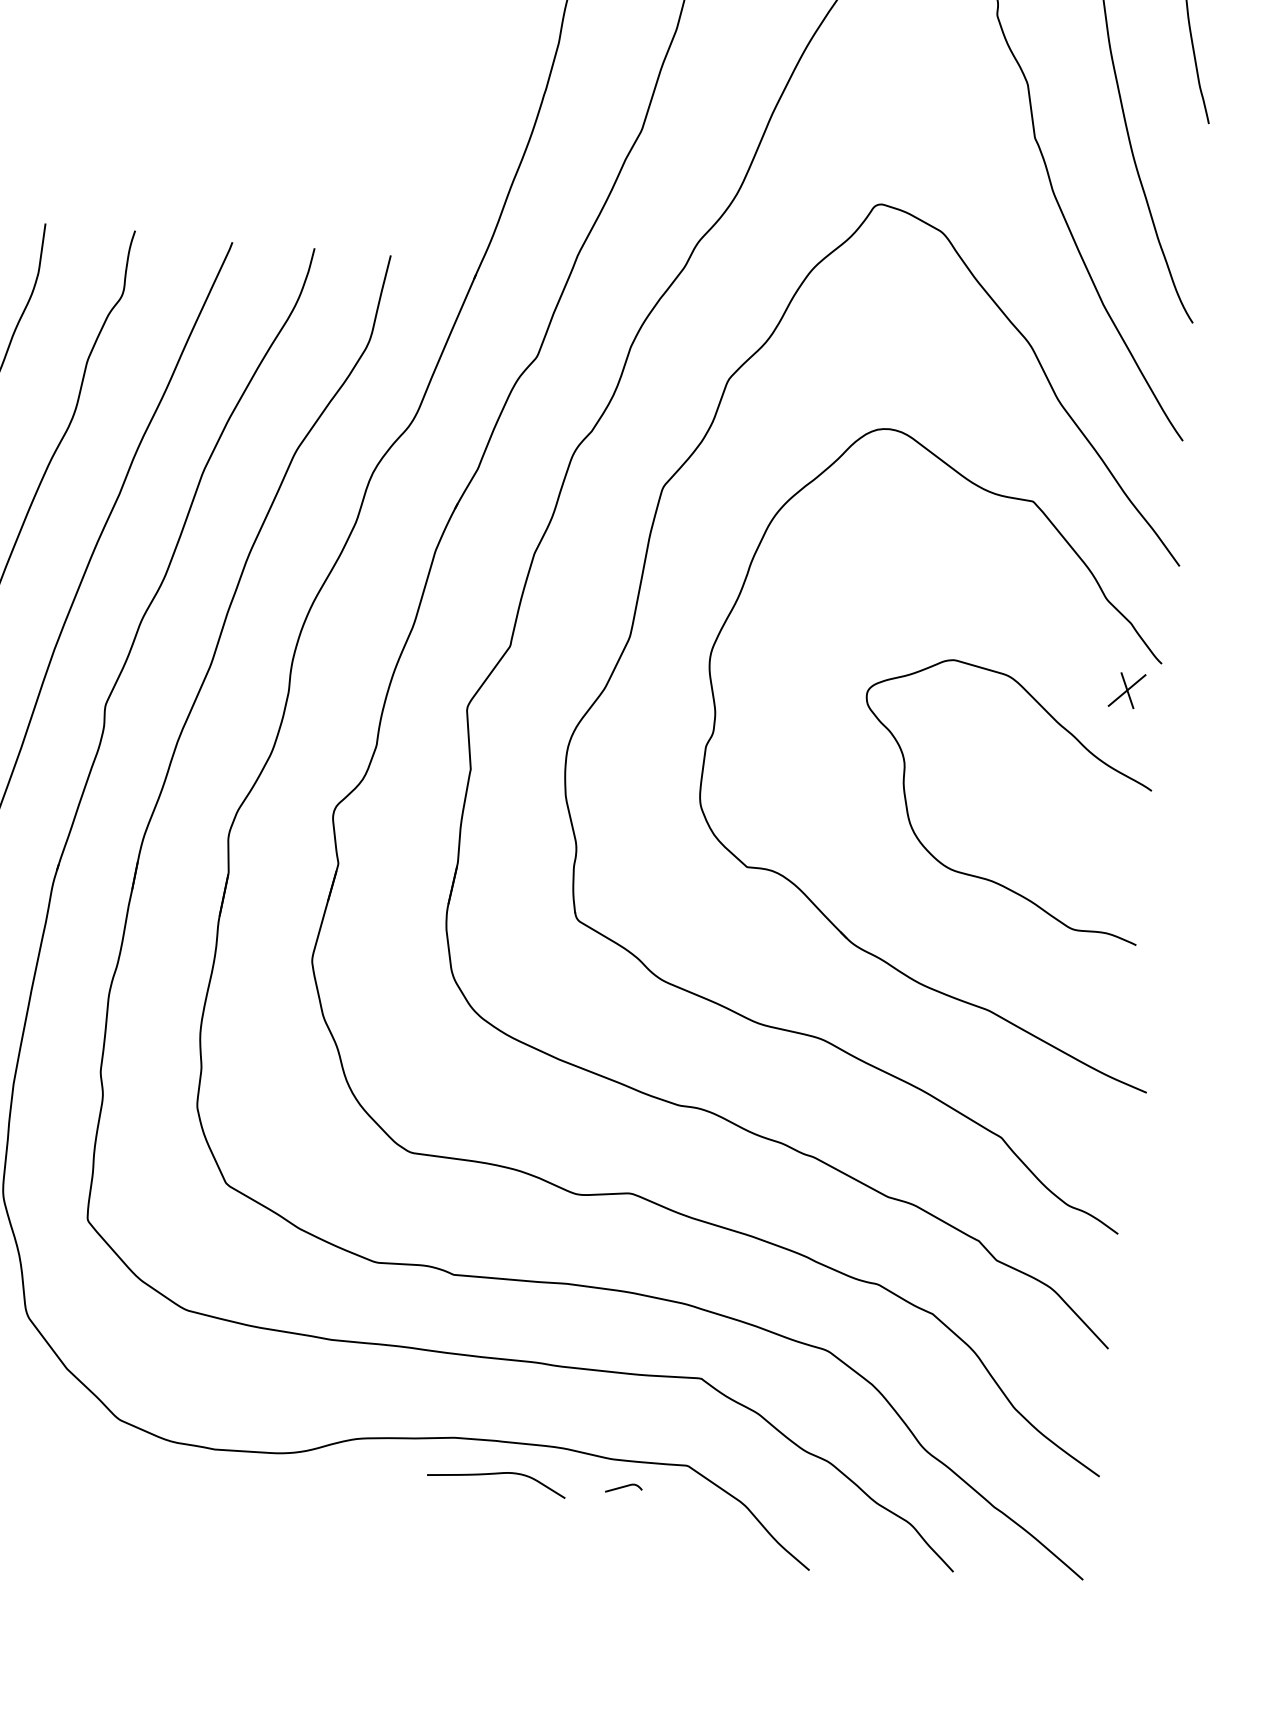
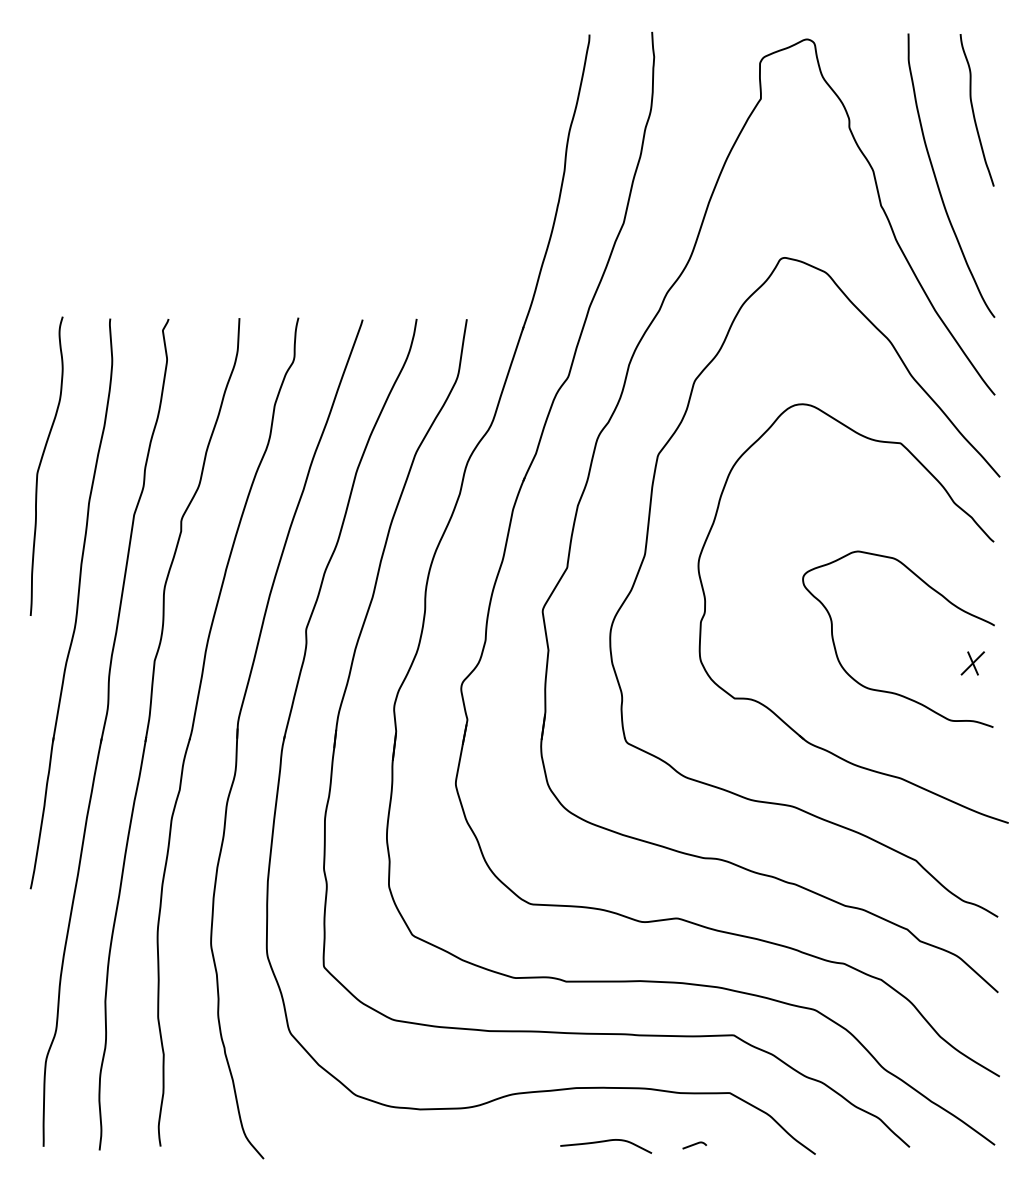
part: (1126, 690) -> (972, 663), moved
curve: (494, 1475) -> (604, 1142), moved
curve: (623, 1488) -> (694, 1145), moved

